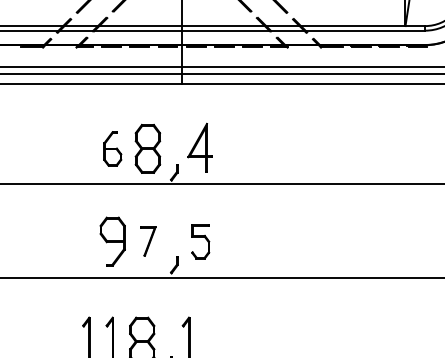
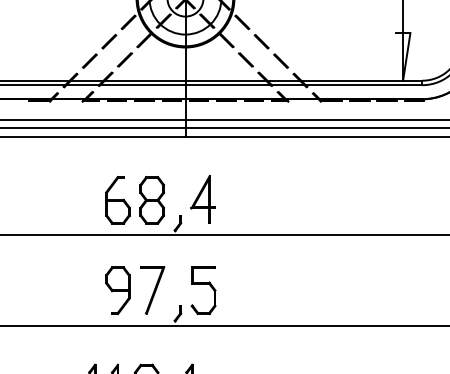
part: (112, 149) -> (117, 200), size x1.43
part: (148, 241) -> (152, 290), size x1.67
part: (200, 241) -> (203, 290), size x1.43

